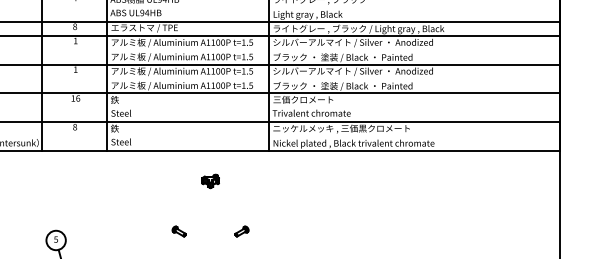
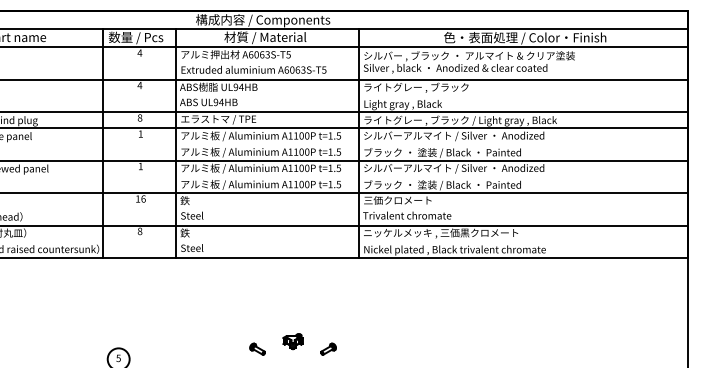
part: (210, 181) -> (292, 341), moved

